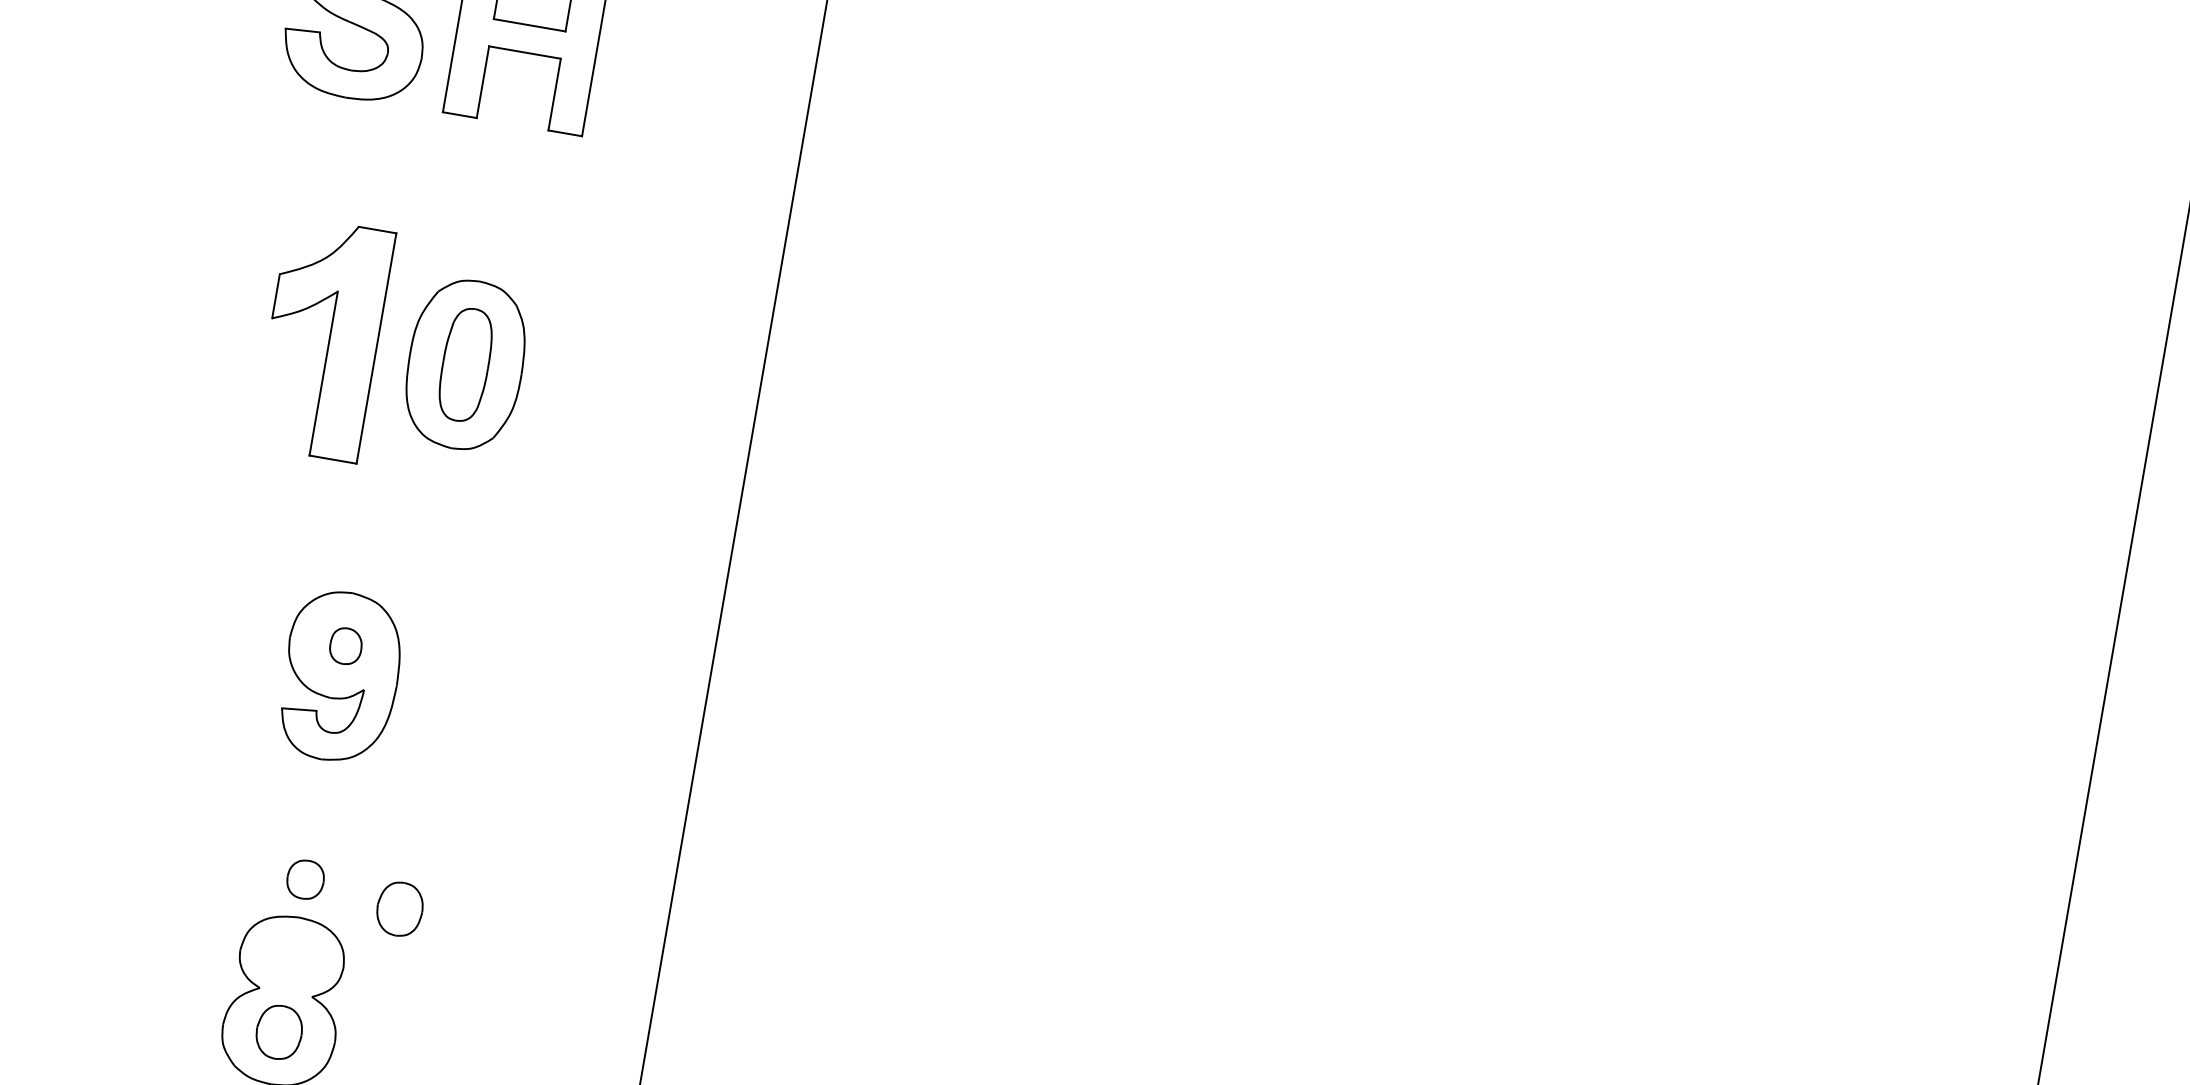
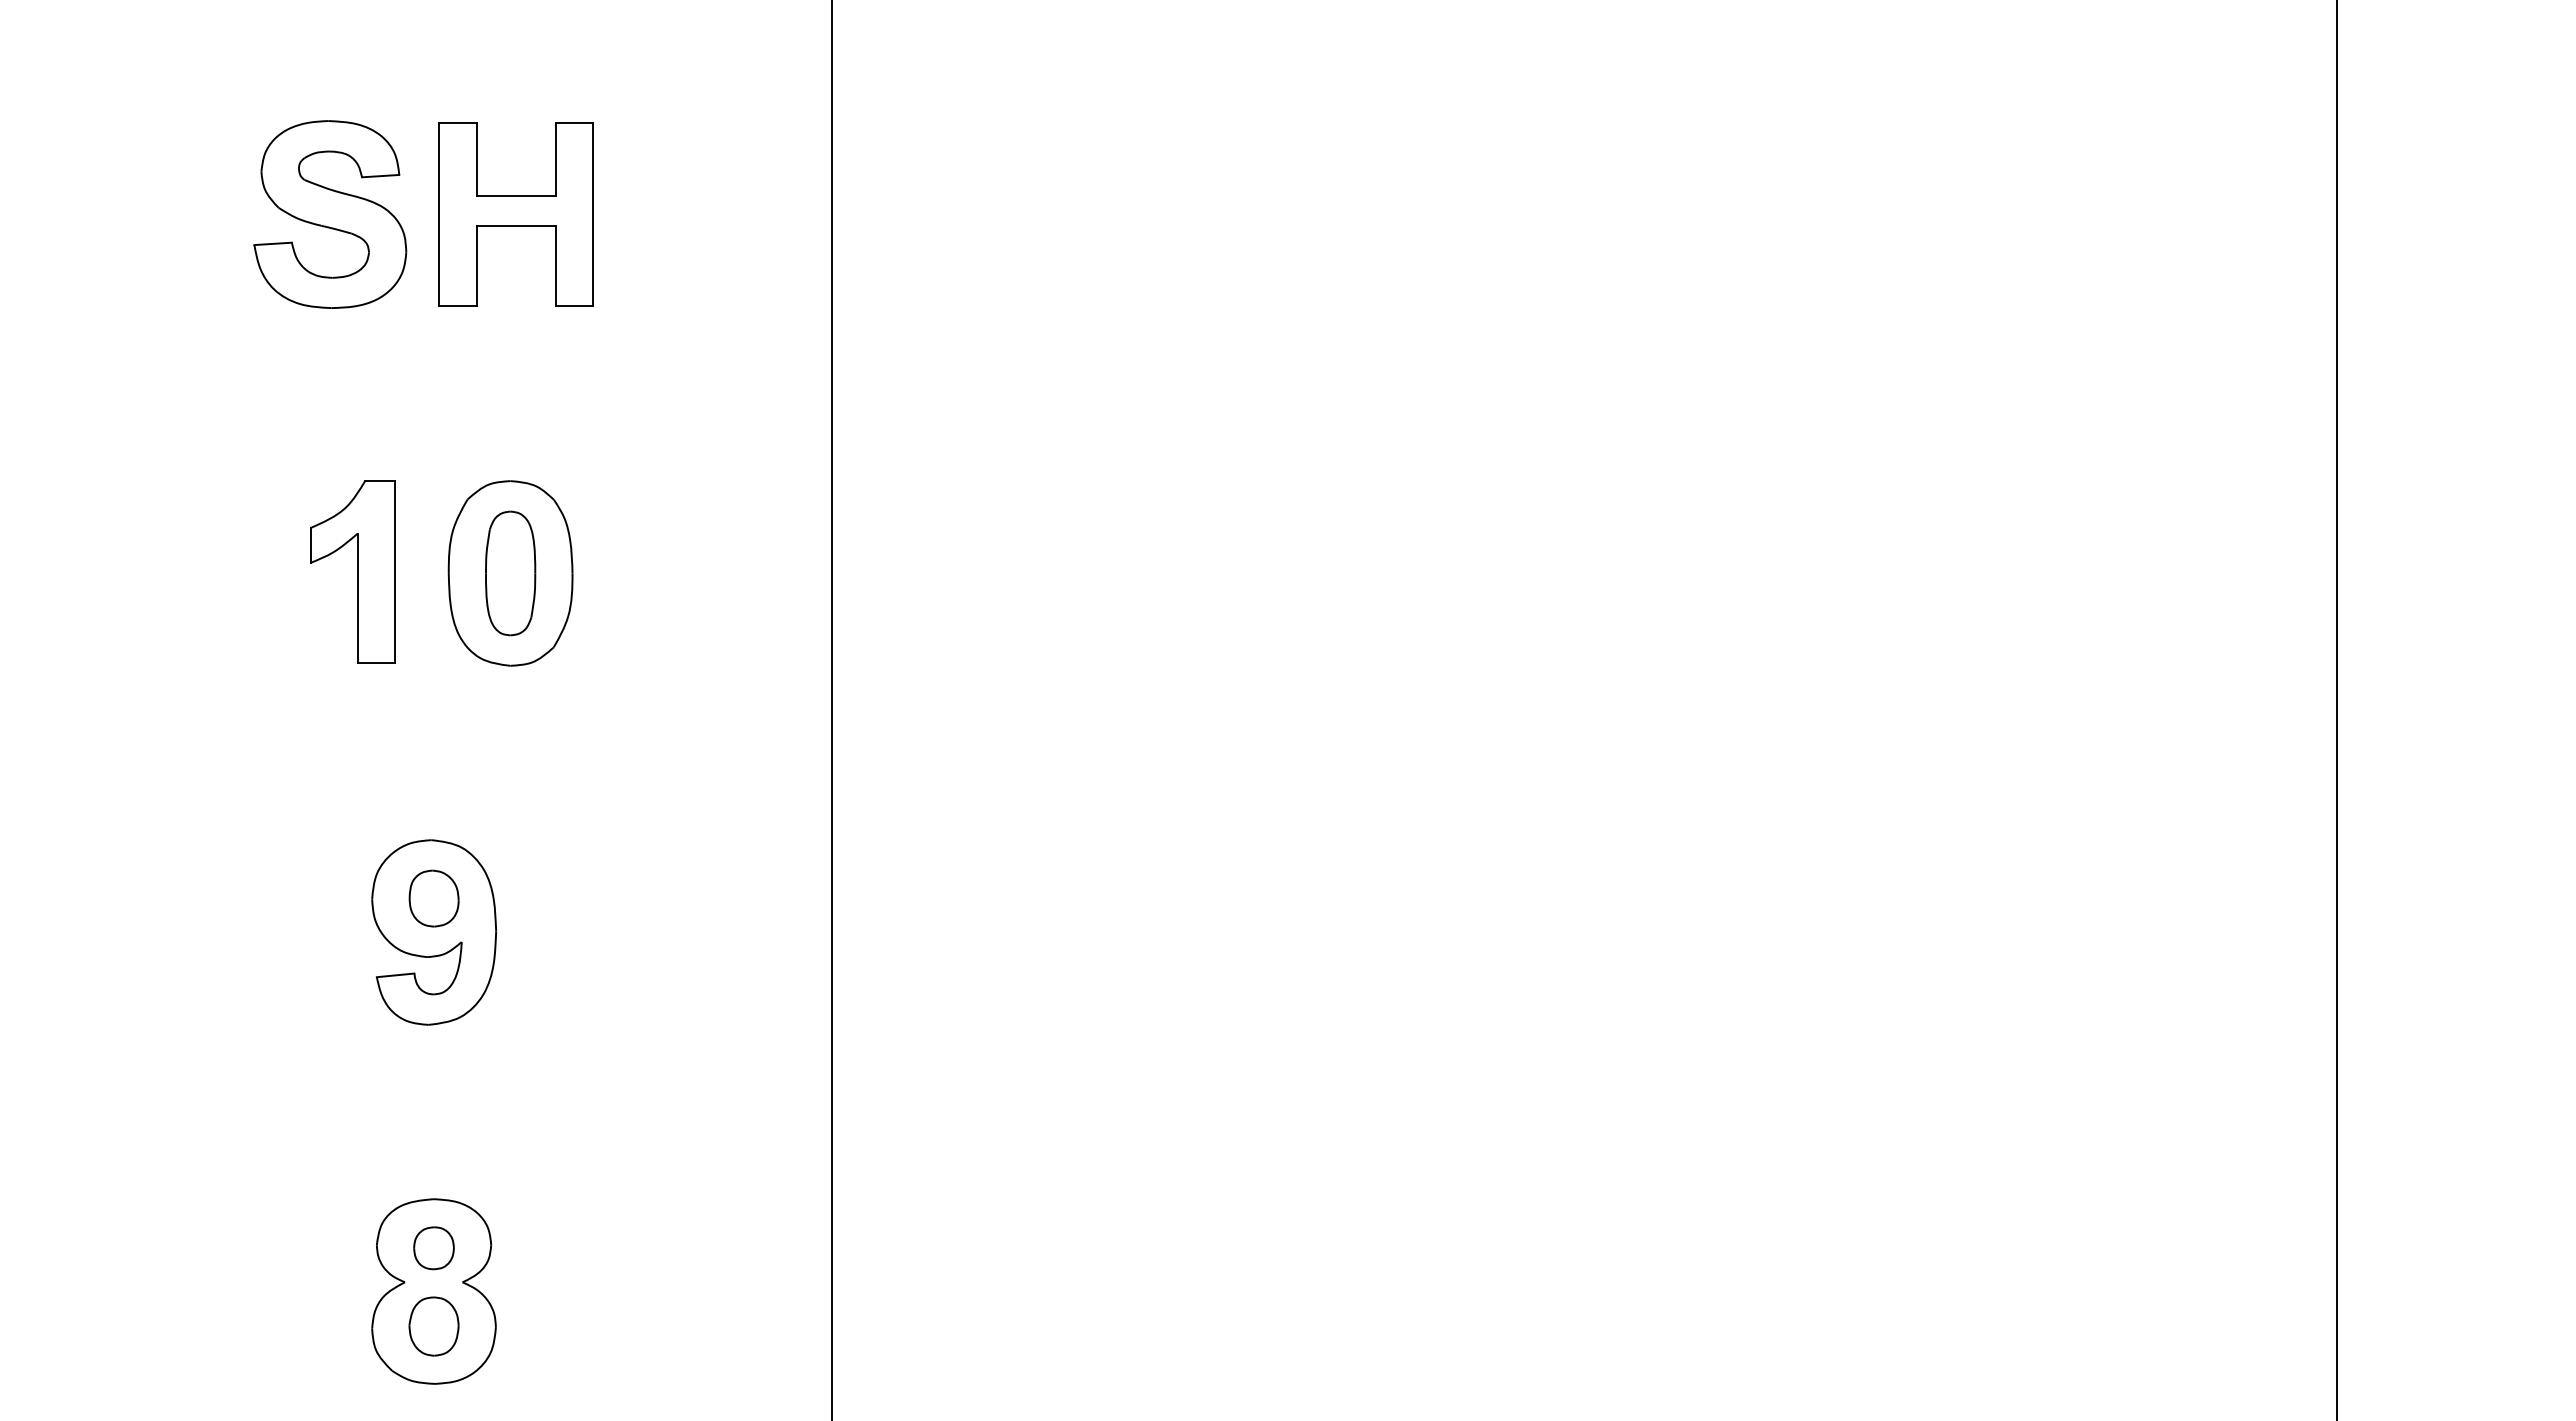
part: (323, 338) -> (352, 571), size x0.71
part: (345, 646) -> (433, 898), size x1.43
part: (305, 879) -> (433, 1248), moved
part: (399, 909) -> (540, 1171), removed

